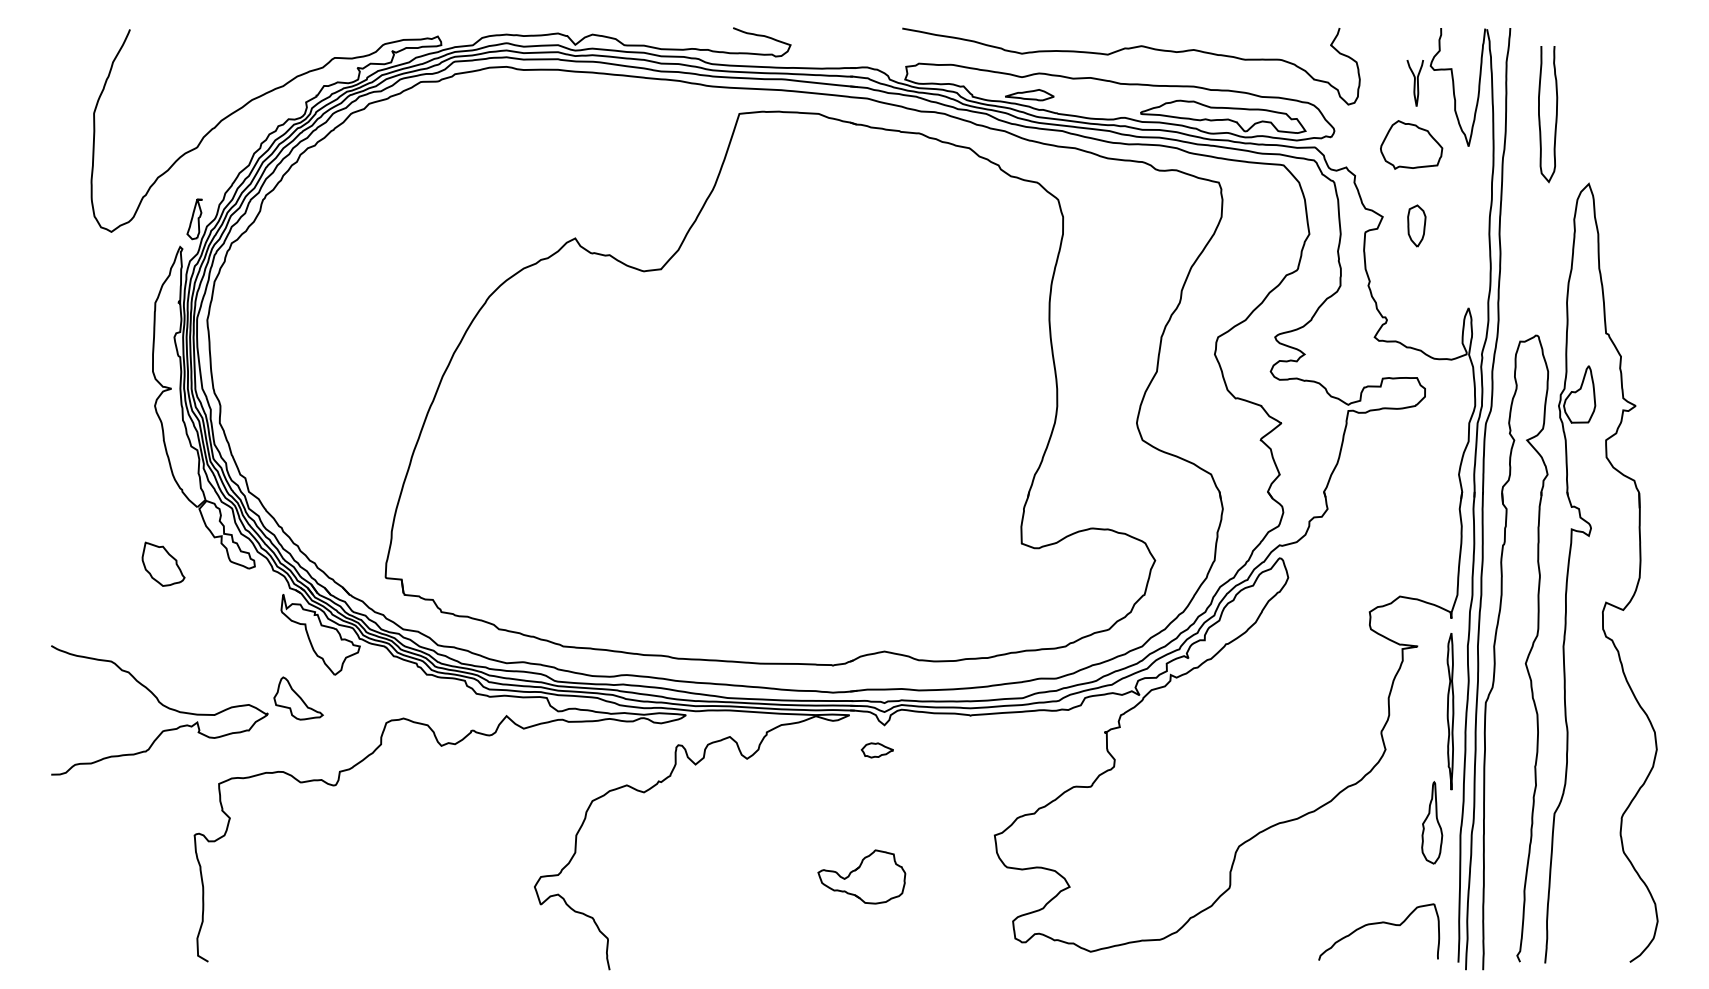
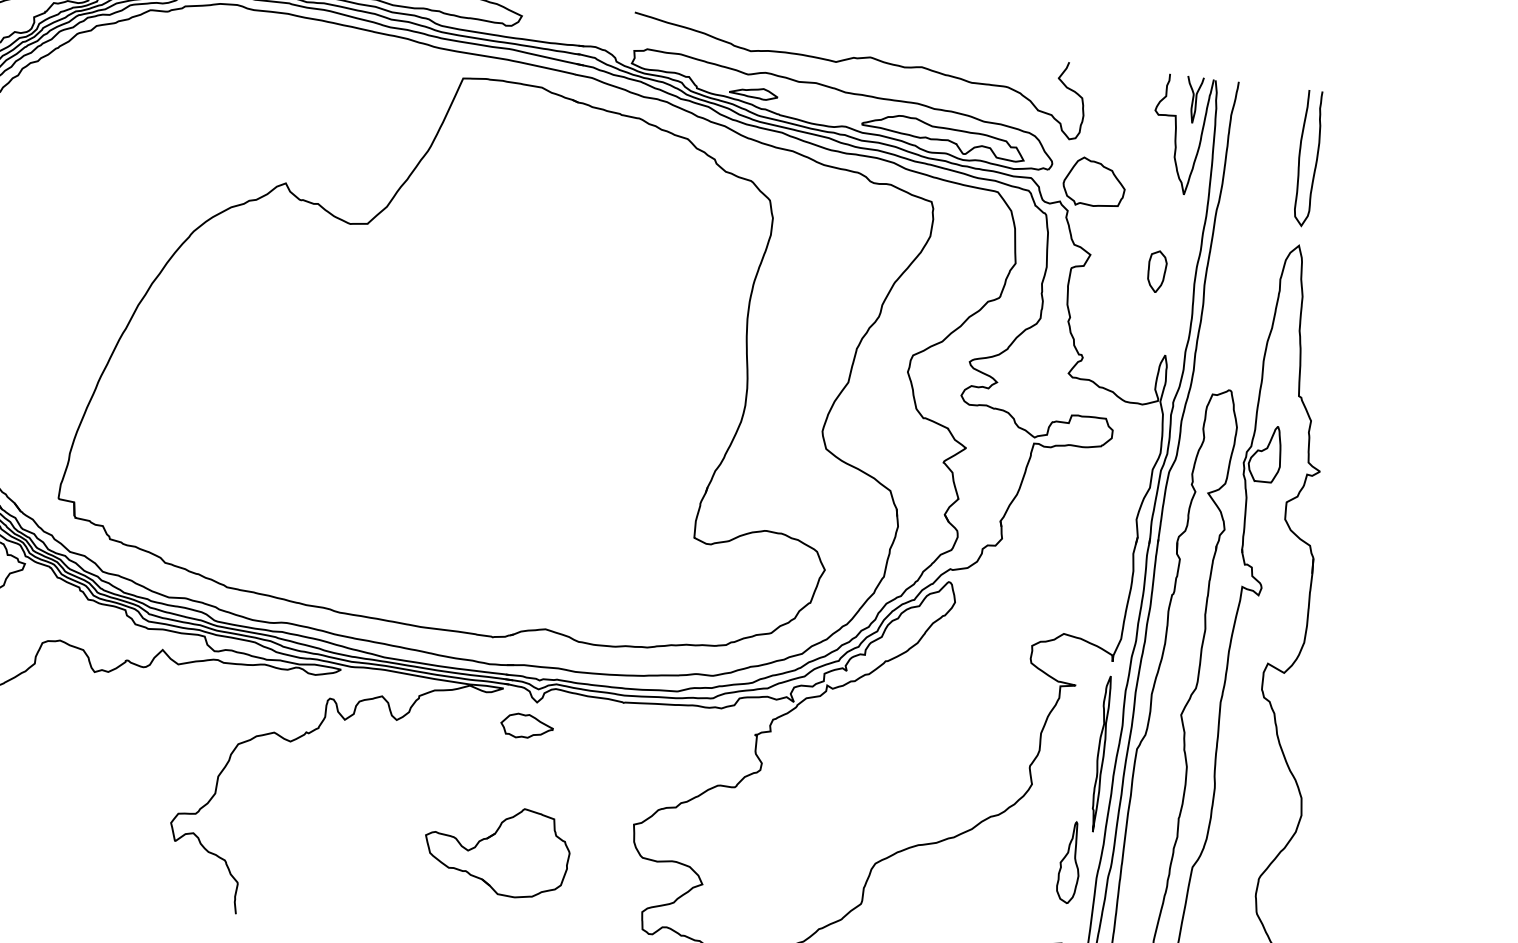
curve: (1414, 83) -> (1192, 100), moved
curve: (1555, 115) -> (1315, 160), moved
part: (1411, 144) -> (1094, 182), moved
part: (1416, 225) -> (1156, 271), moved
part: (877, 750) -> (527, 726), size x1.67
part: (861, 876) -> (496, 850), size x1.67

